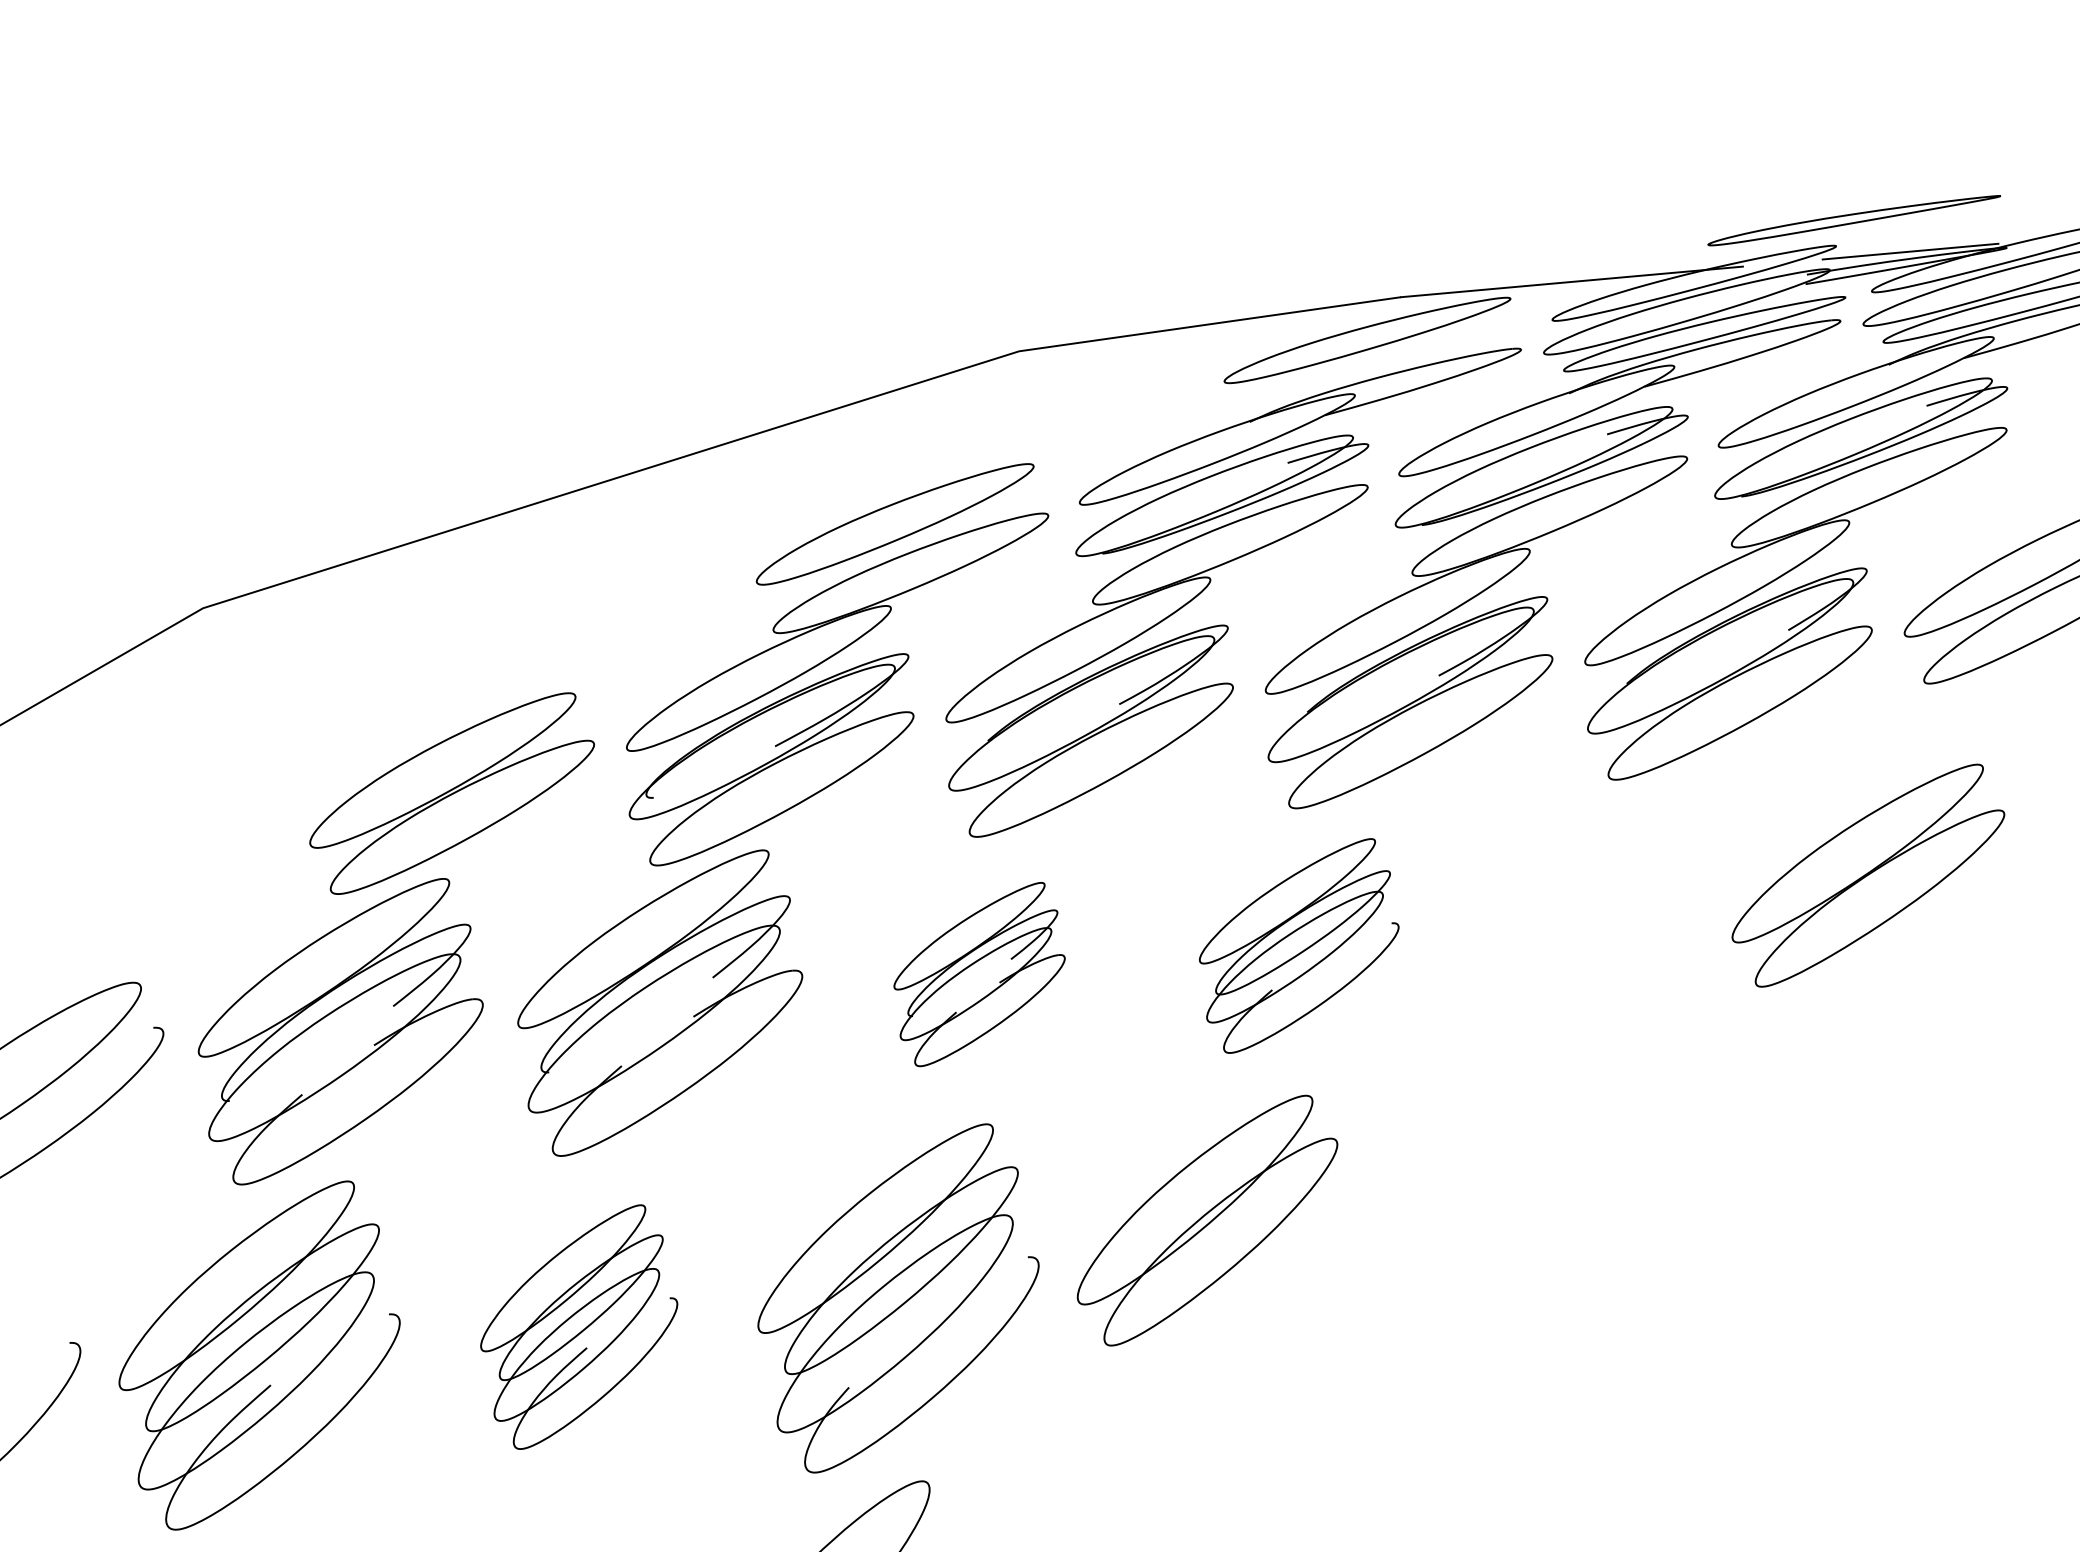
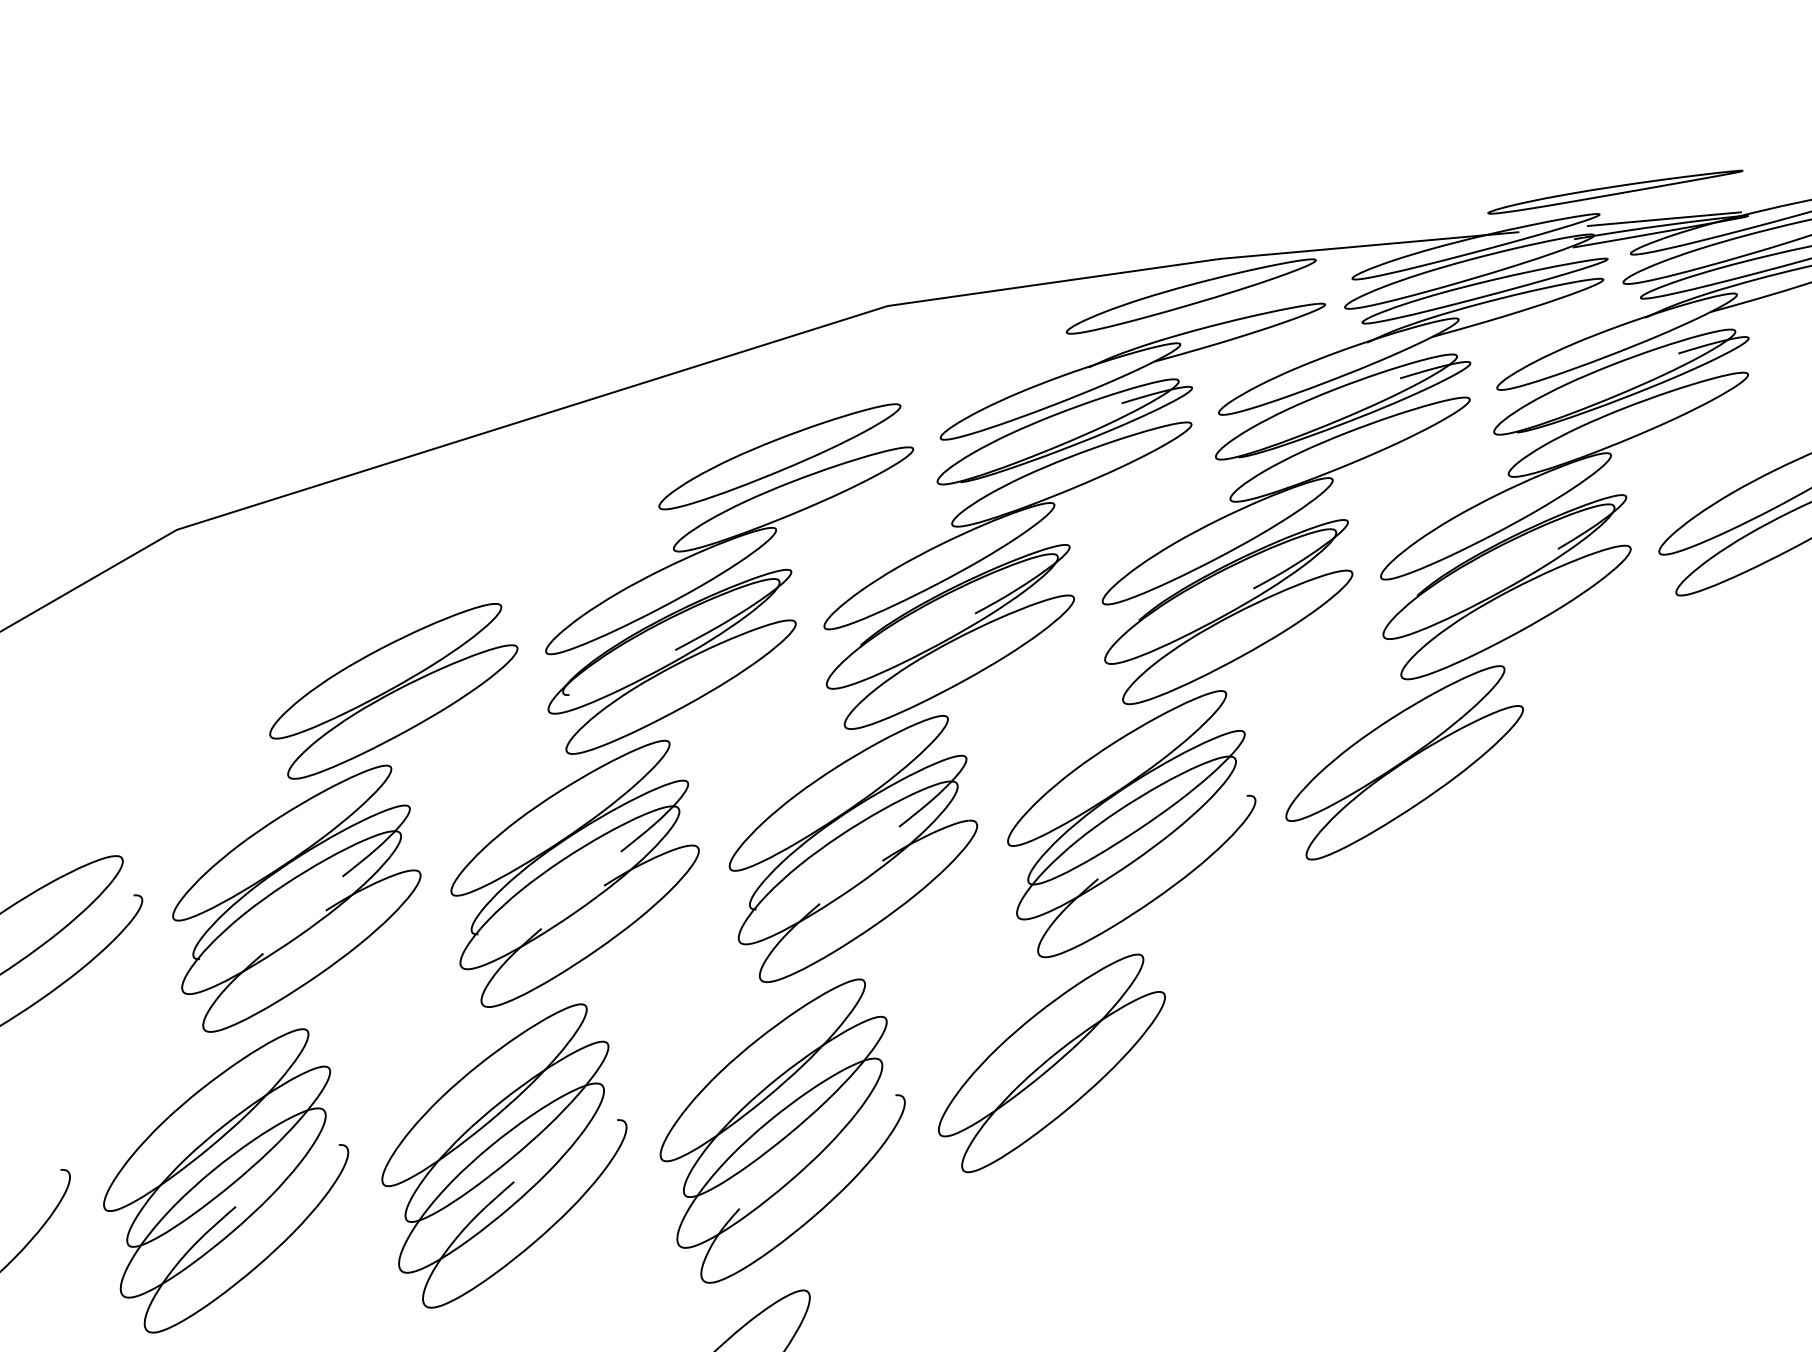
part: (1868, 875) -> (1404, 762), moved
part: (1299, 945) -> (1132, 823), size x1.43
part: (979, 974) -> (853, 848), size x1.67
part: (579, 1327) -> (504, 1156), size x1.43

